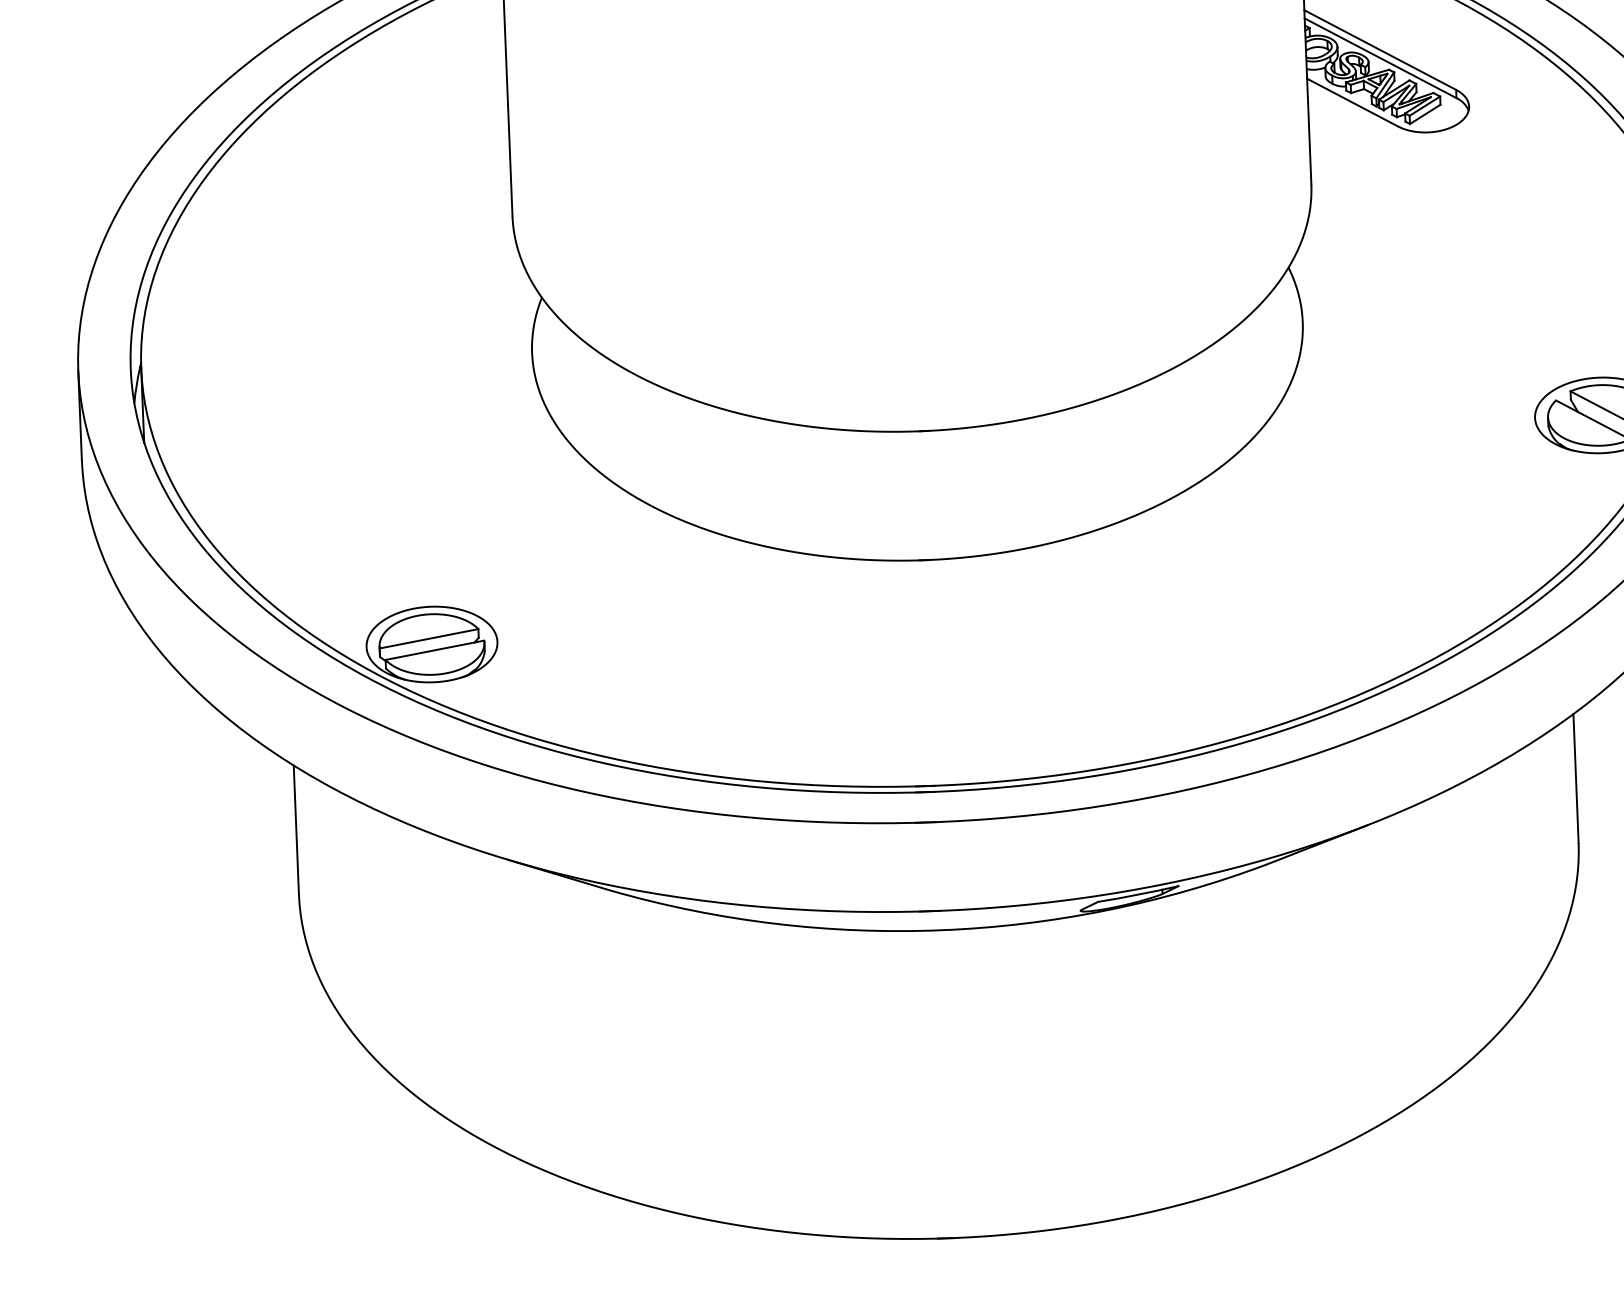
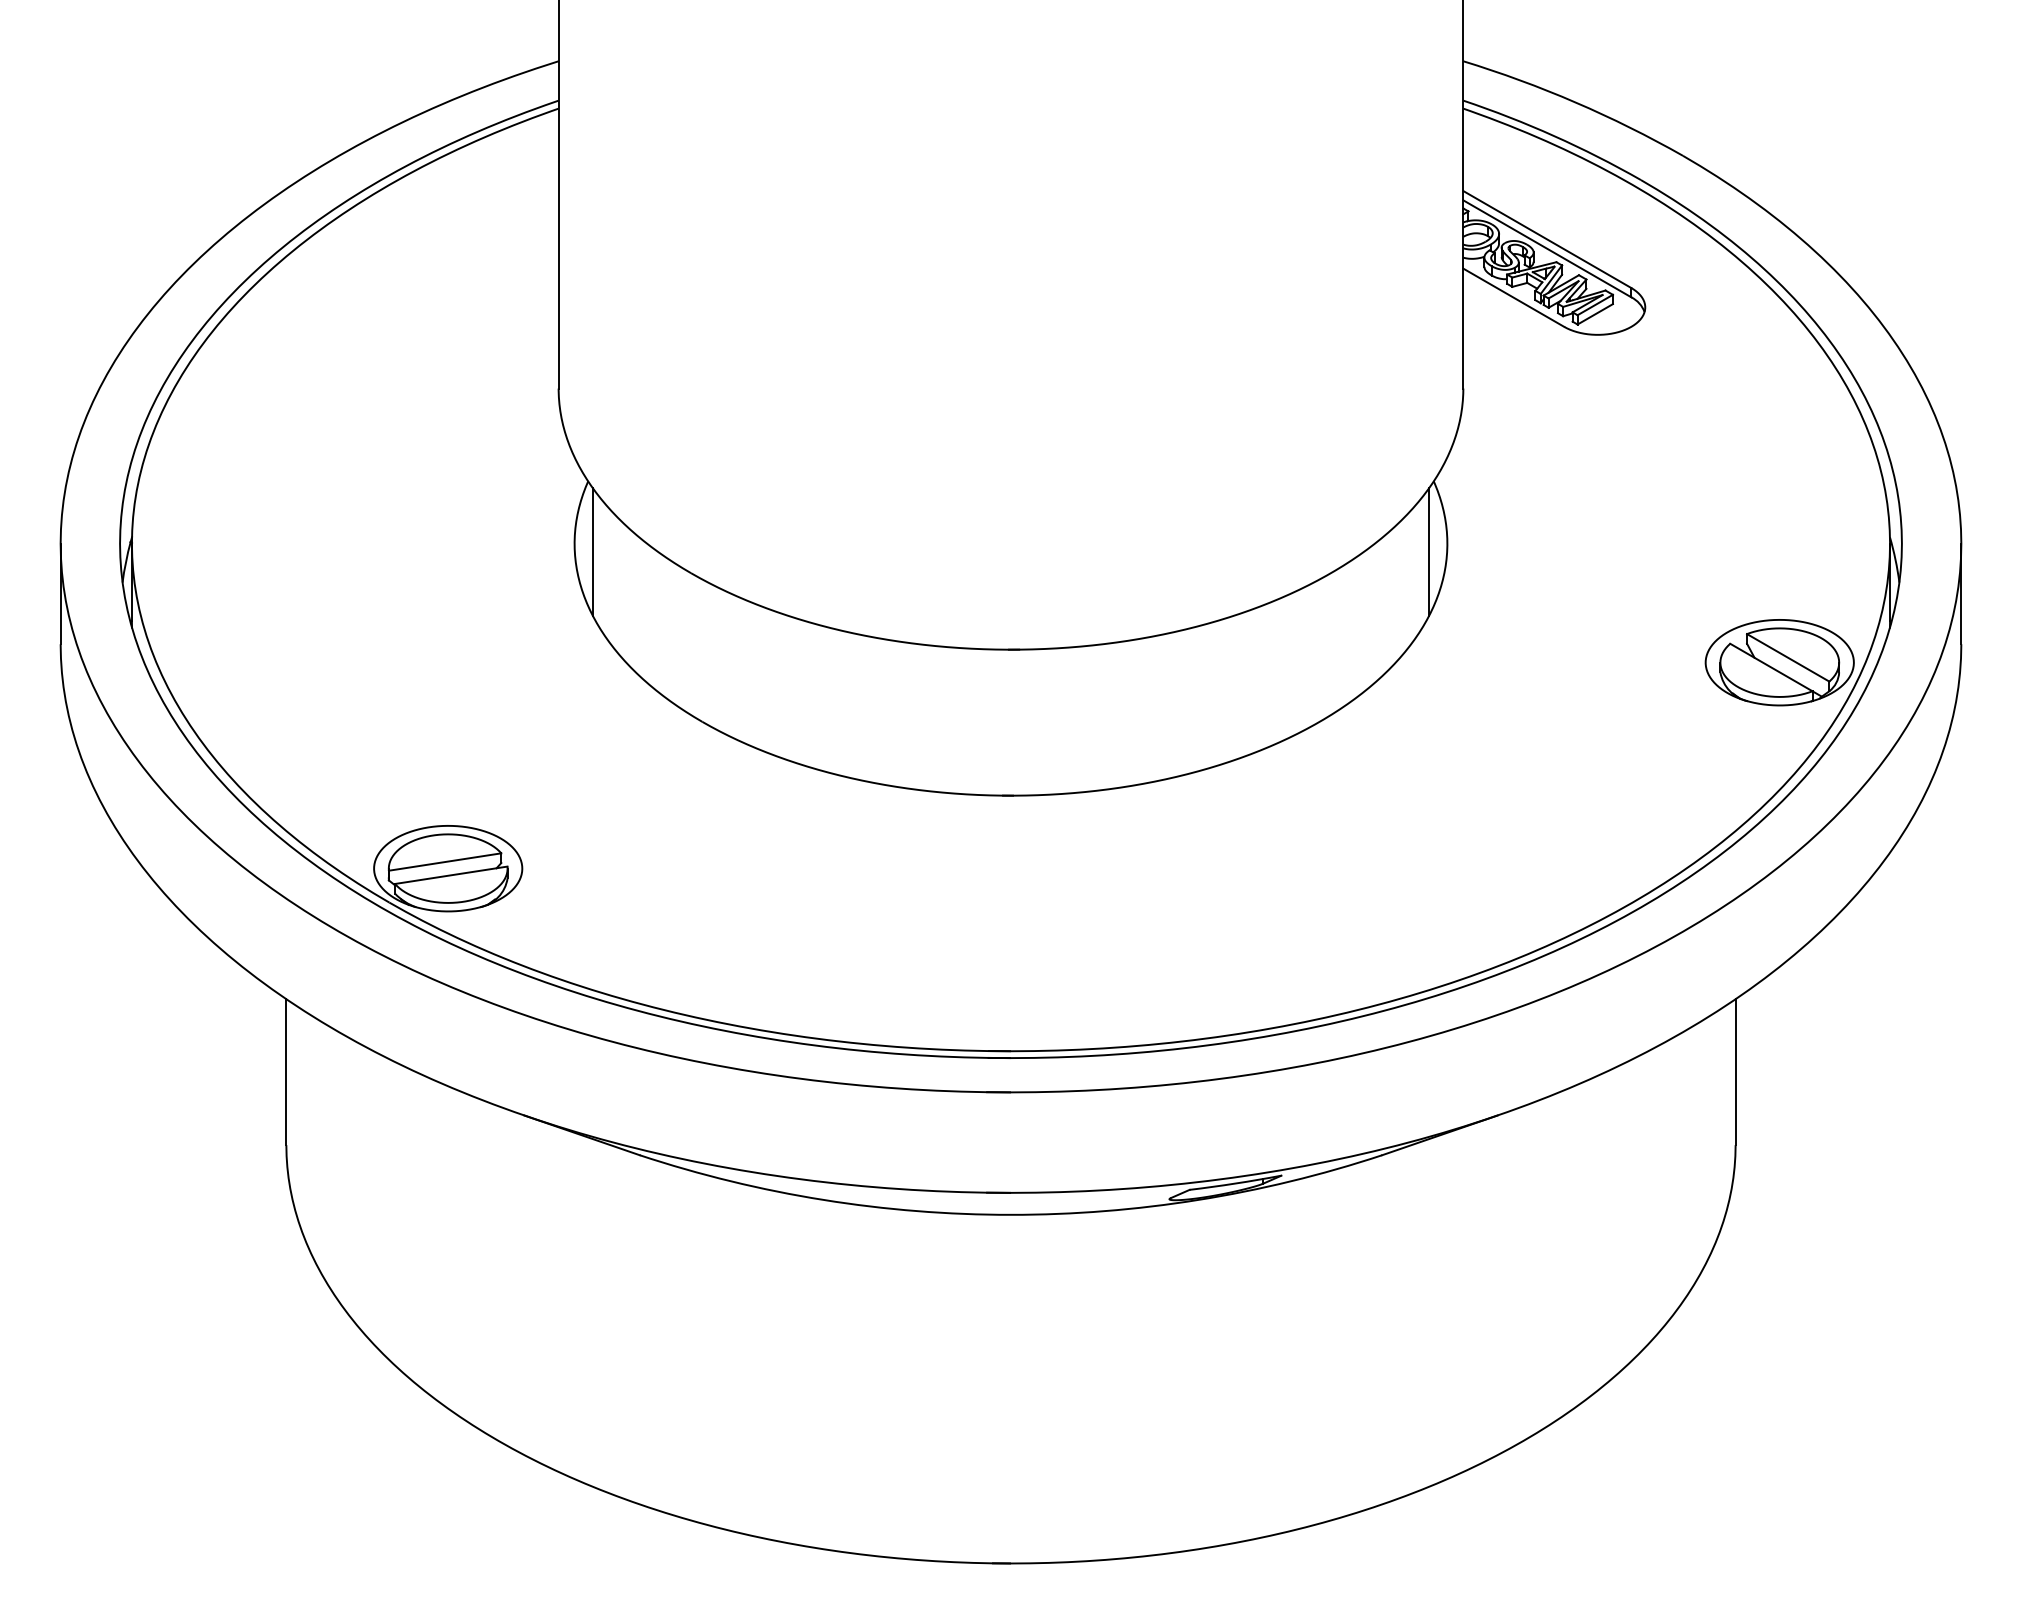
line: (1287, 329) -> (1429, 551), added
line: (548, 359) -> (592, 551), added

